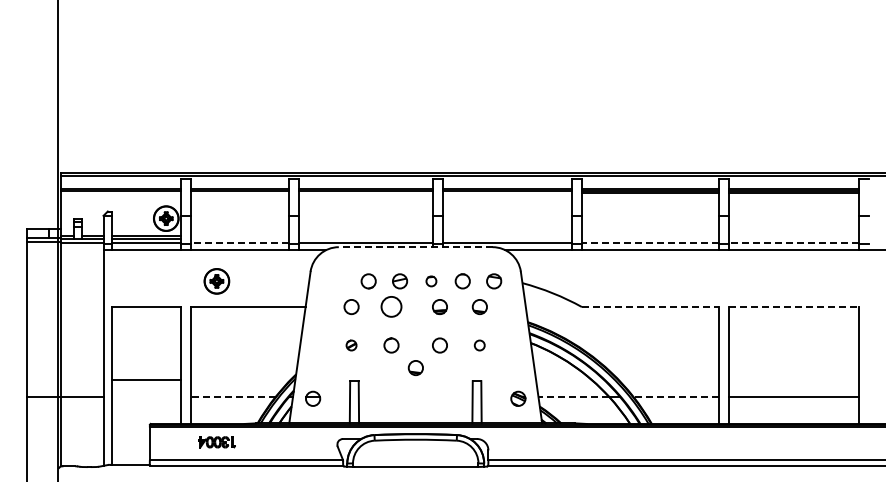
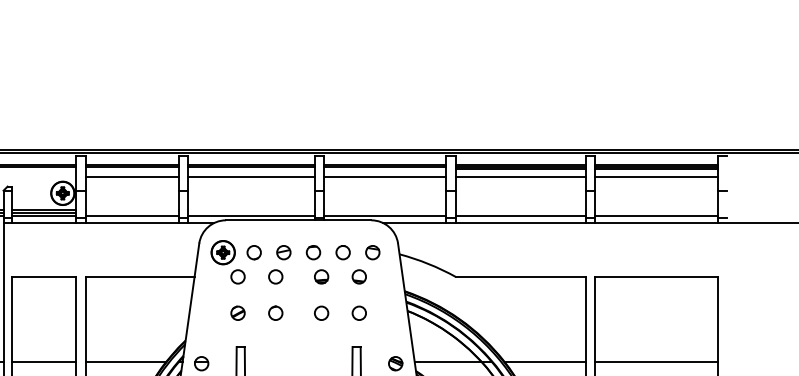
line: (239, 201) -> (132, 177), added
line: (365, 201) -> (251, 177), added
line: (506, 201) -> (384, 177), added
line: (650, 201) -> (520, 177), added
line: (794, 201) -> (656, 177), added
line: (239, 242) -> (132, 215), dashed -> solid
line: (650, 242) -> (520, 215), dashed -> solid
line: (794, 242) -> (656, 215), dashed -> solid
line: (415, 247) -> (298, 220), dashed -> solid
part: (216, 281) -> (222, 252), moved
circle: (431, 281) -> (313, 252), size x1.43
circle: (391, 307) -> (275, 277), size x0.71
line: (650, 307) -> (520, 277), dashed -> solid
line: (794, 307) -> (656, 277), dashed -> solid
part: (351, 345) -> (237, 313), size x1.43
circle: (479, 345) -> (358, 313), size x1.43
part: (415, 367) -> (298, 334), removed
line: (146, 379) -> (44, 361), moved
line: (233, 396) -> (126, 361), dashed -> solid
line: (573, 396) -> (447, 361), dashed -> solid
line: (676, 396) -> (545, 361), dashed -> solid

